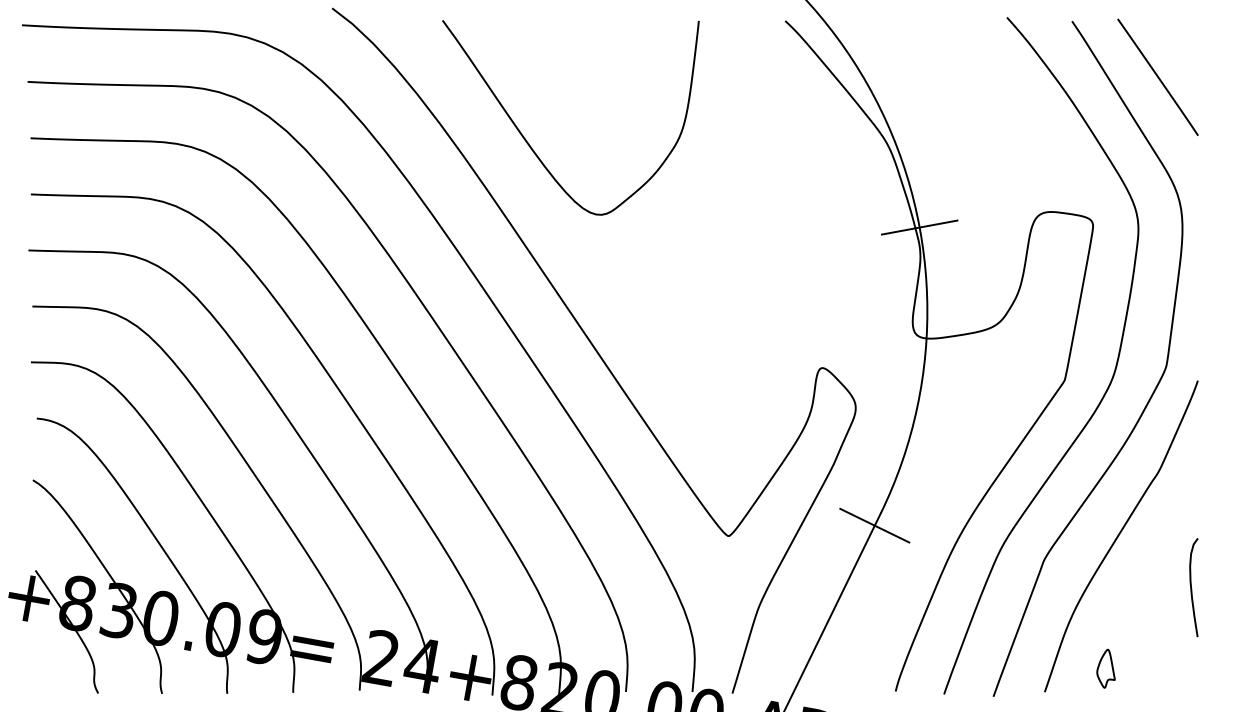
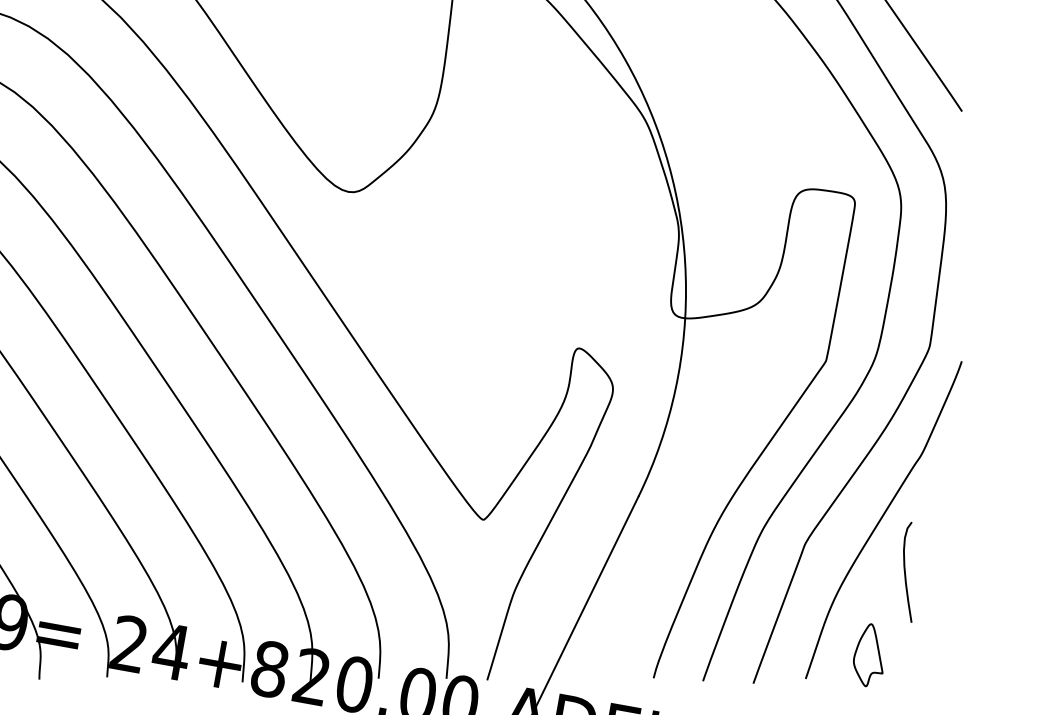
line: (919, 227) -> (677, 205), removed
line: (874, 525) -> (632, 508), removed
curve: (1192, 588) -> (906, 573), moved
part: (1105, 668) -> (867, 654), size x1.6

